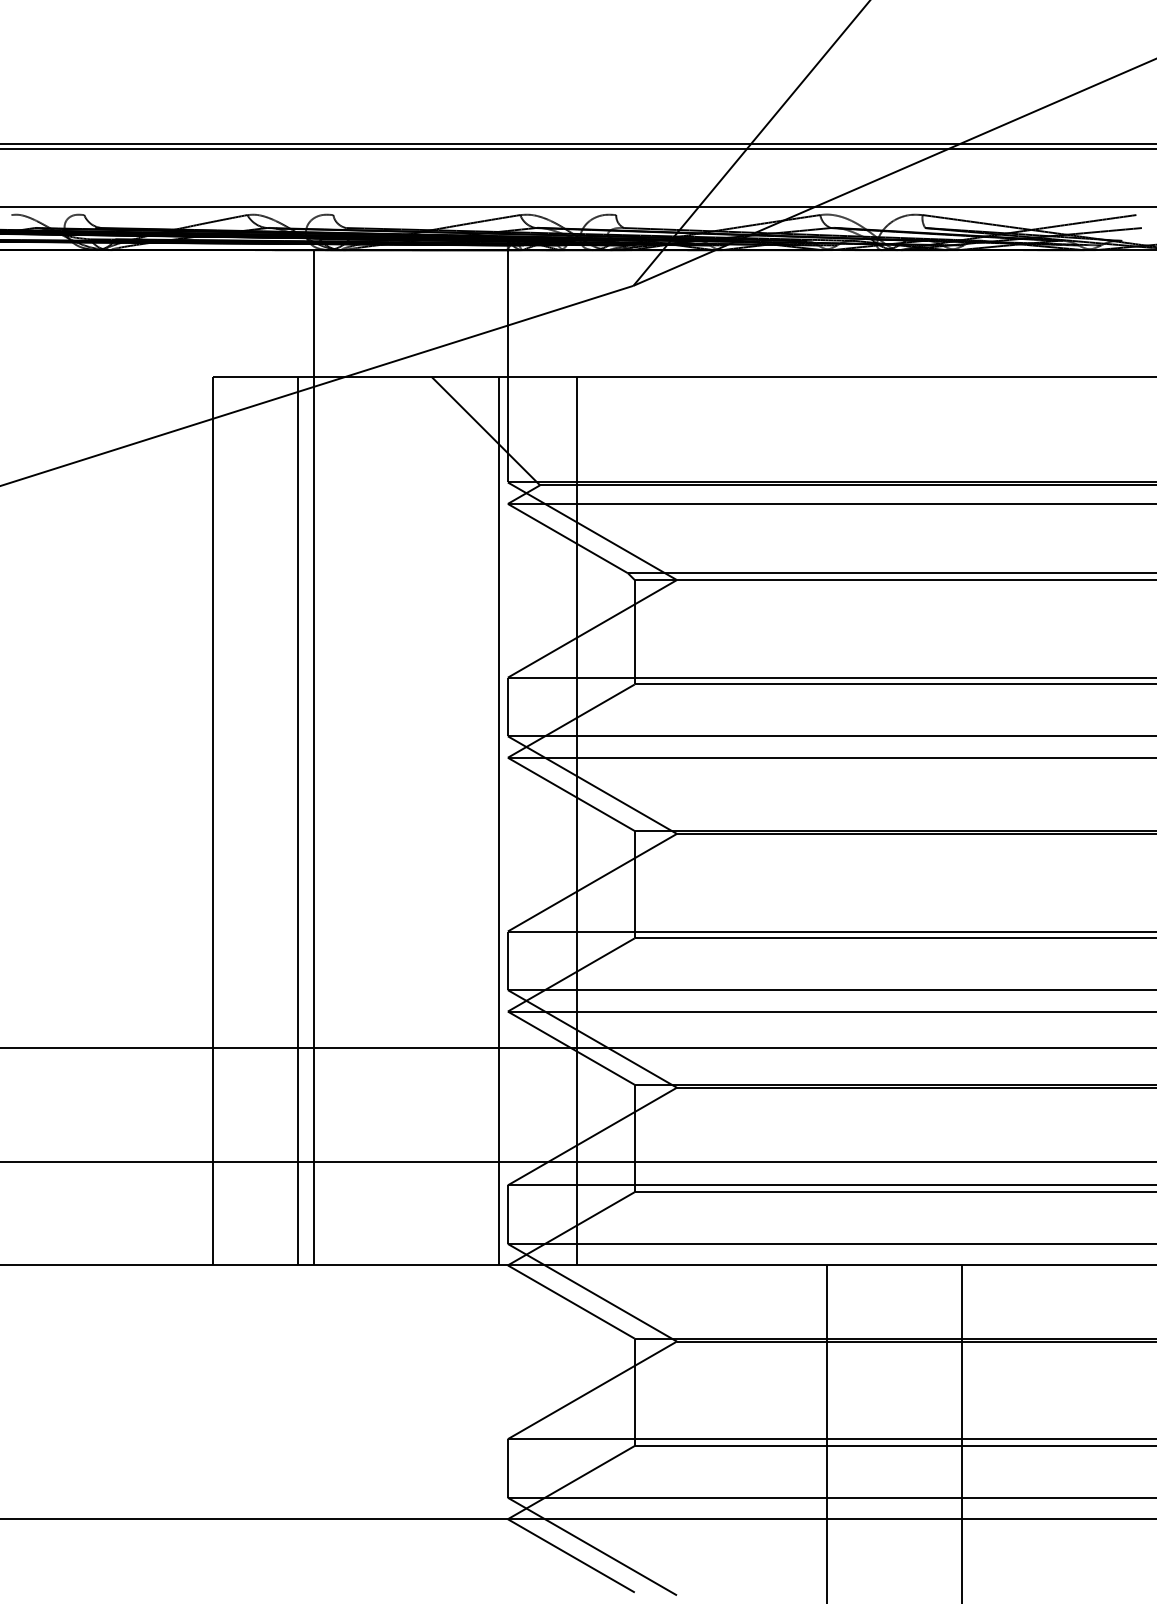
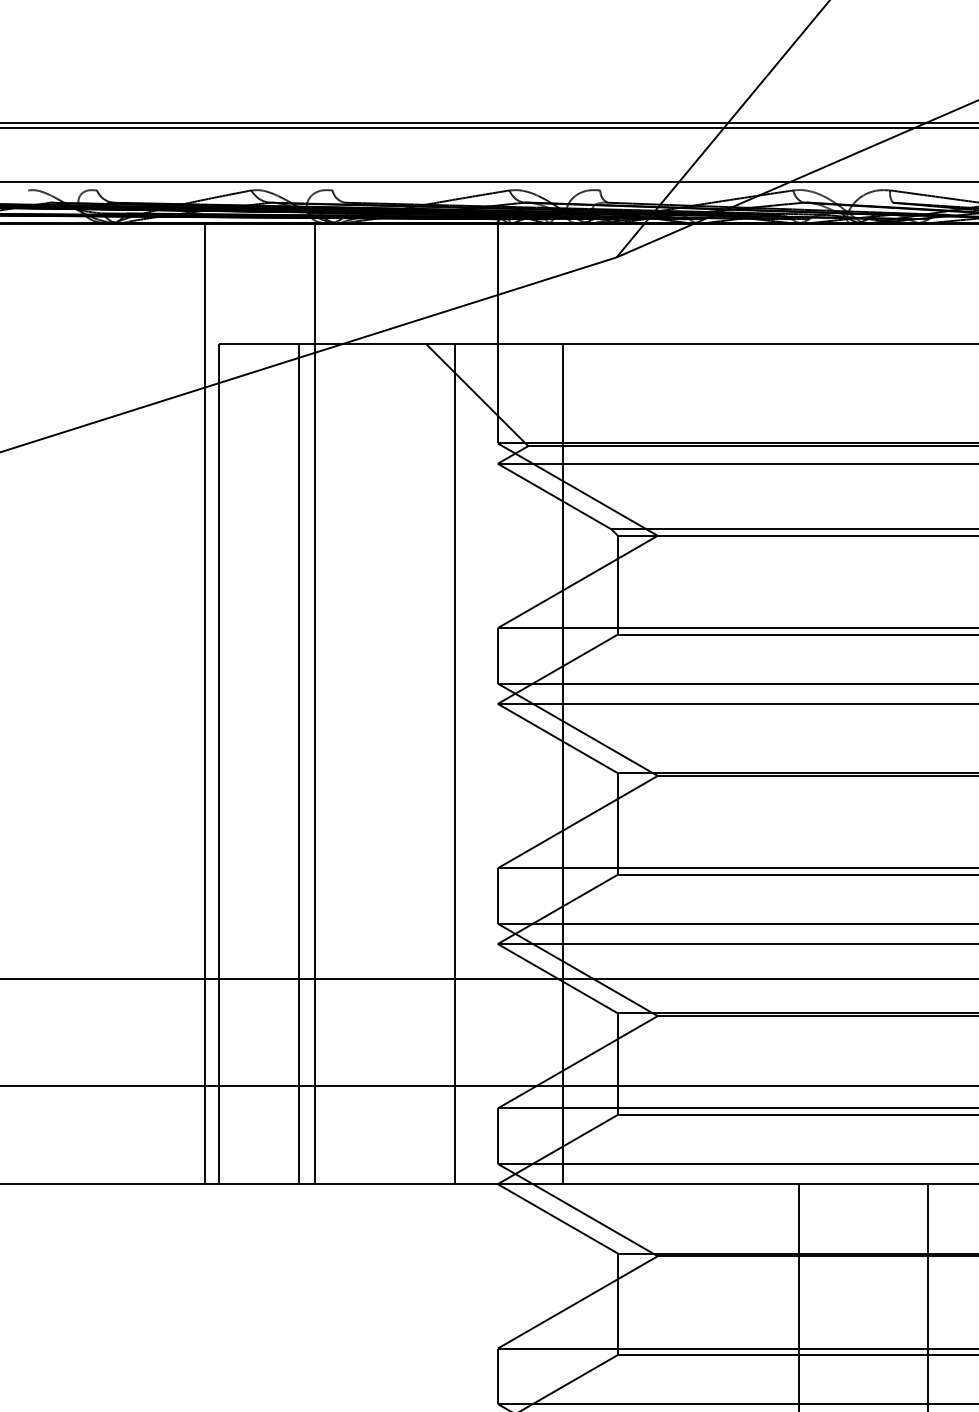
line: (198, 757) -> (205, 703), added
line: (499, 821) -> (454, 764), moved

